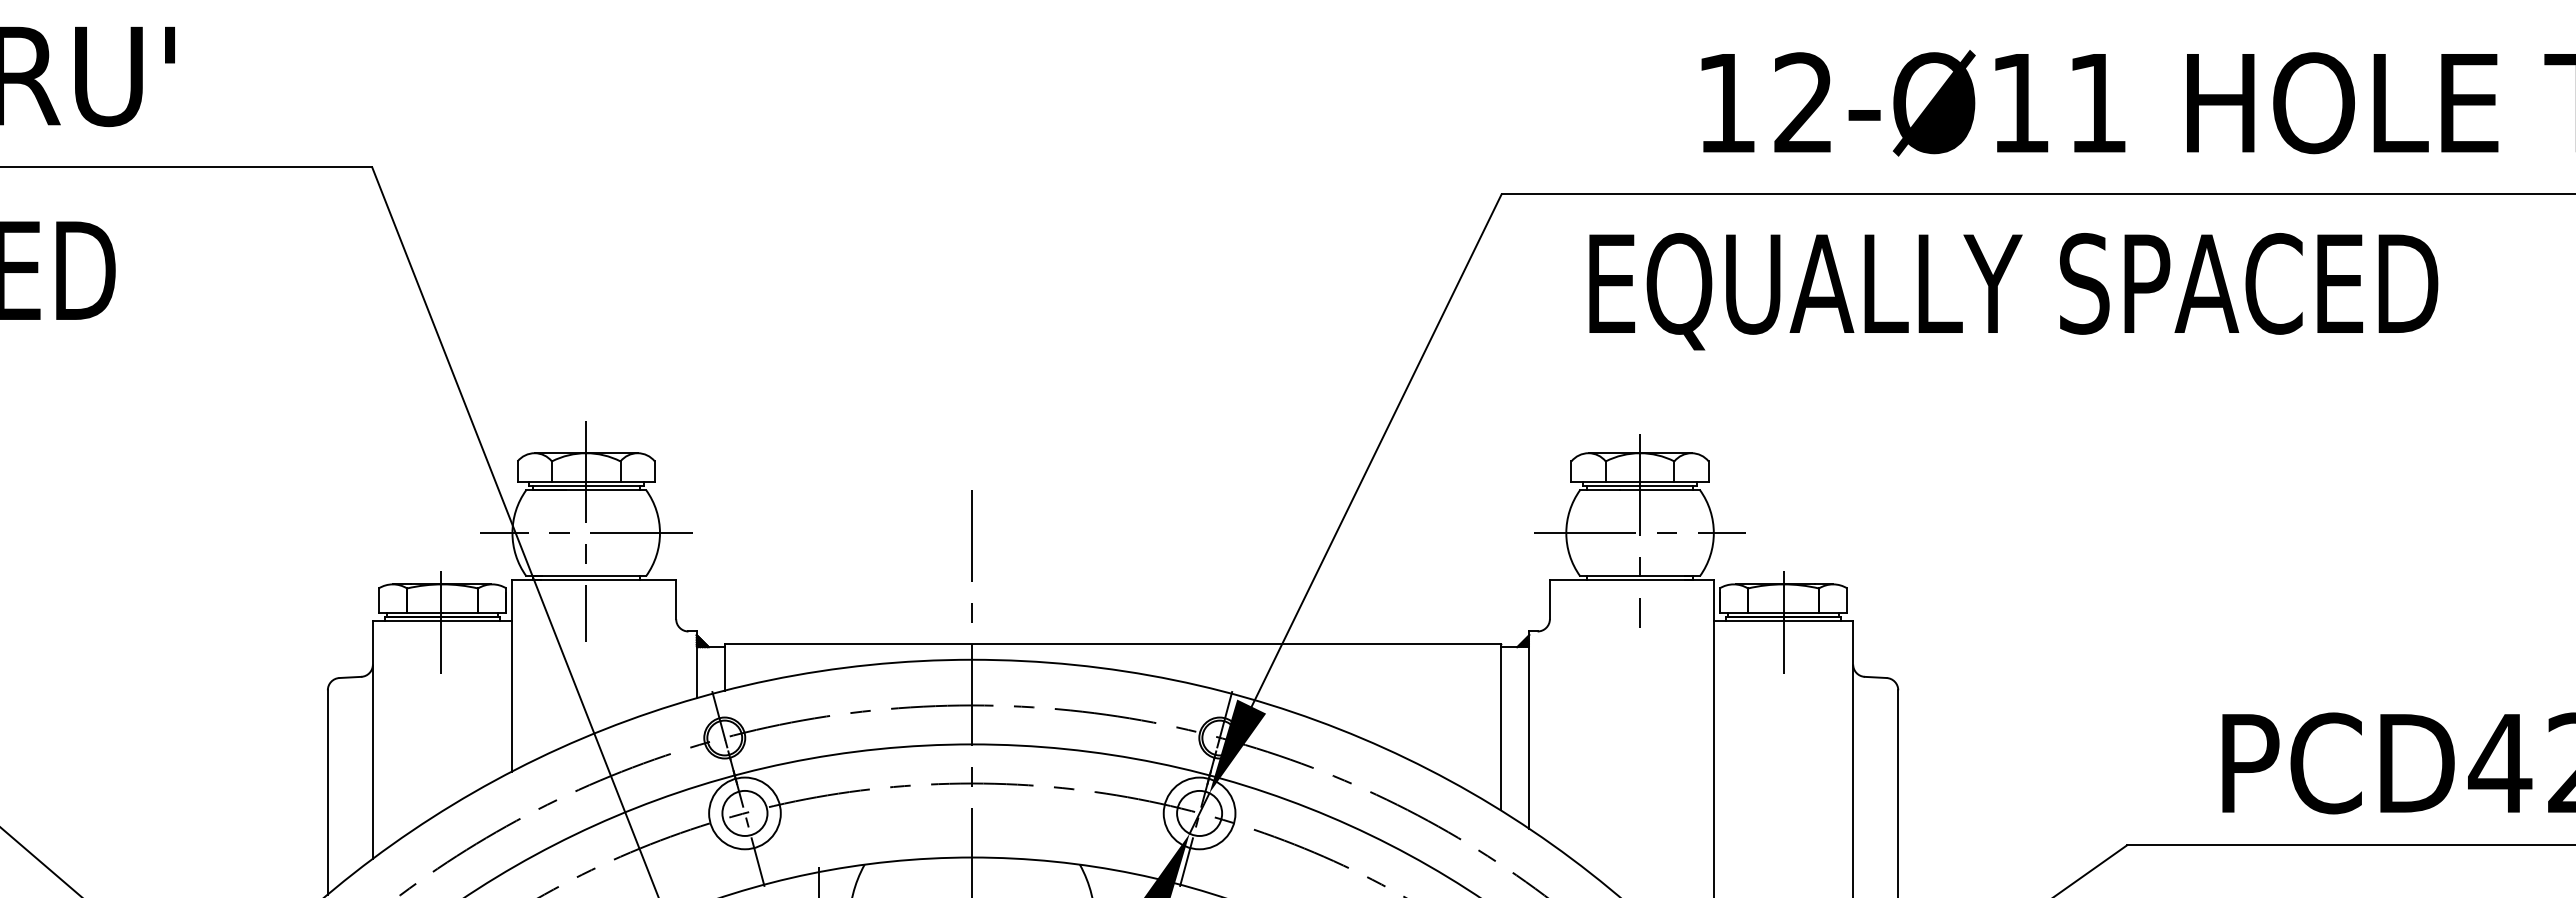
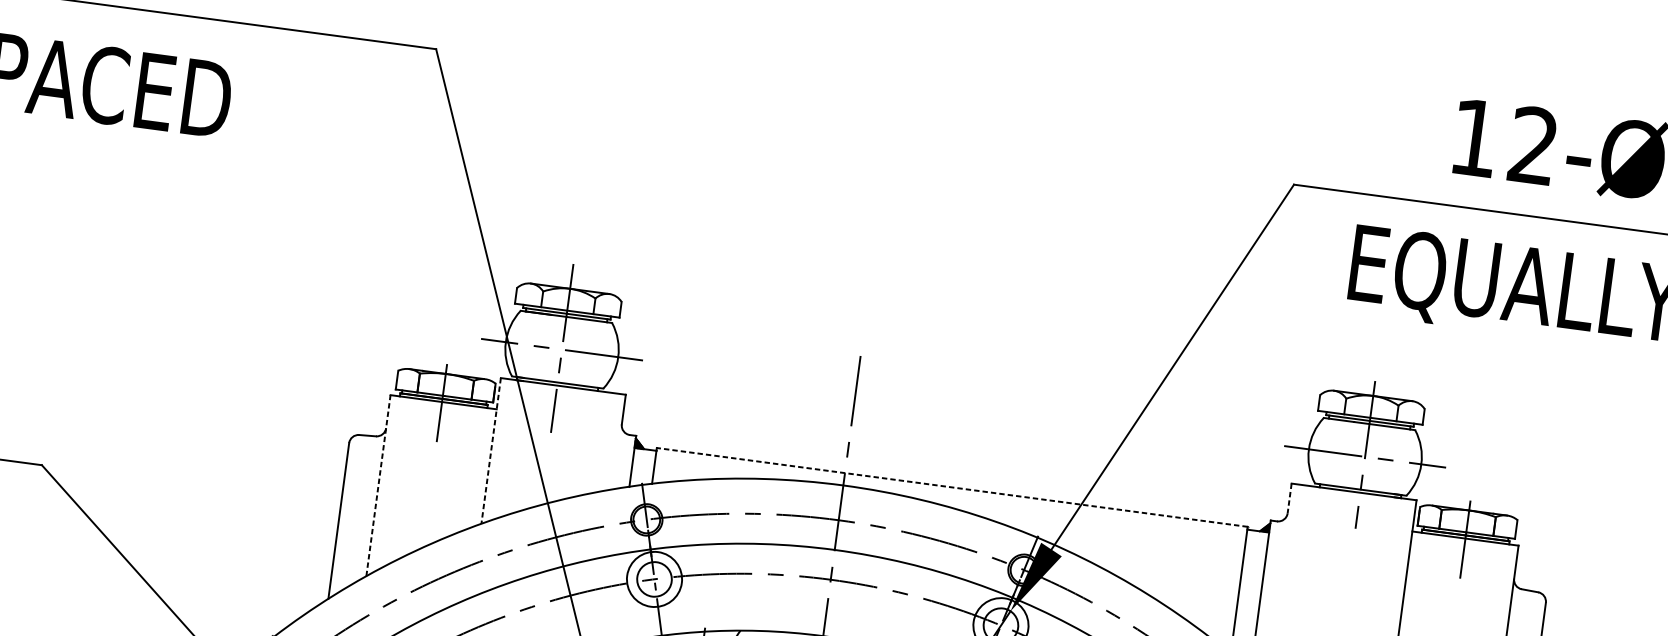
line: (1549, 600) -> (1289, 498), solid -> dashed
line: (1113, 643) -> (952, 487), solid -> dashed
line: (512, 675) -> (491, 450), solid -> dashed
line: (372, 740) -> (378, 485), solid -> dashed

